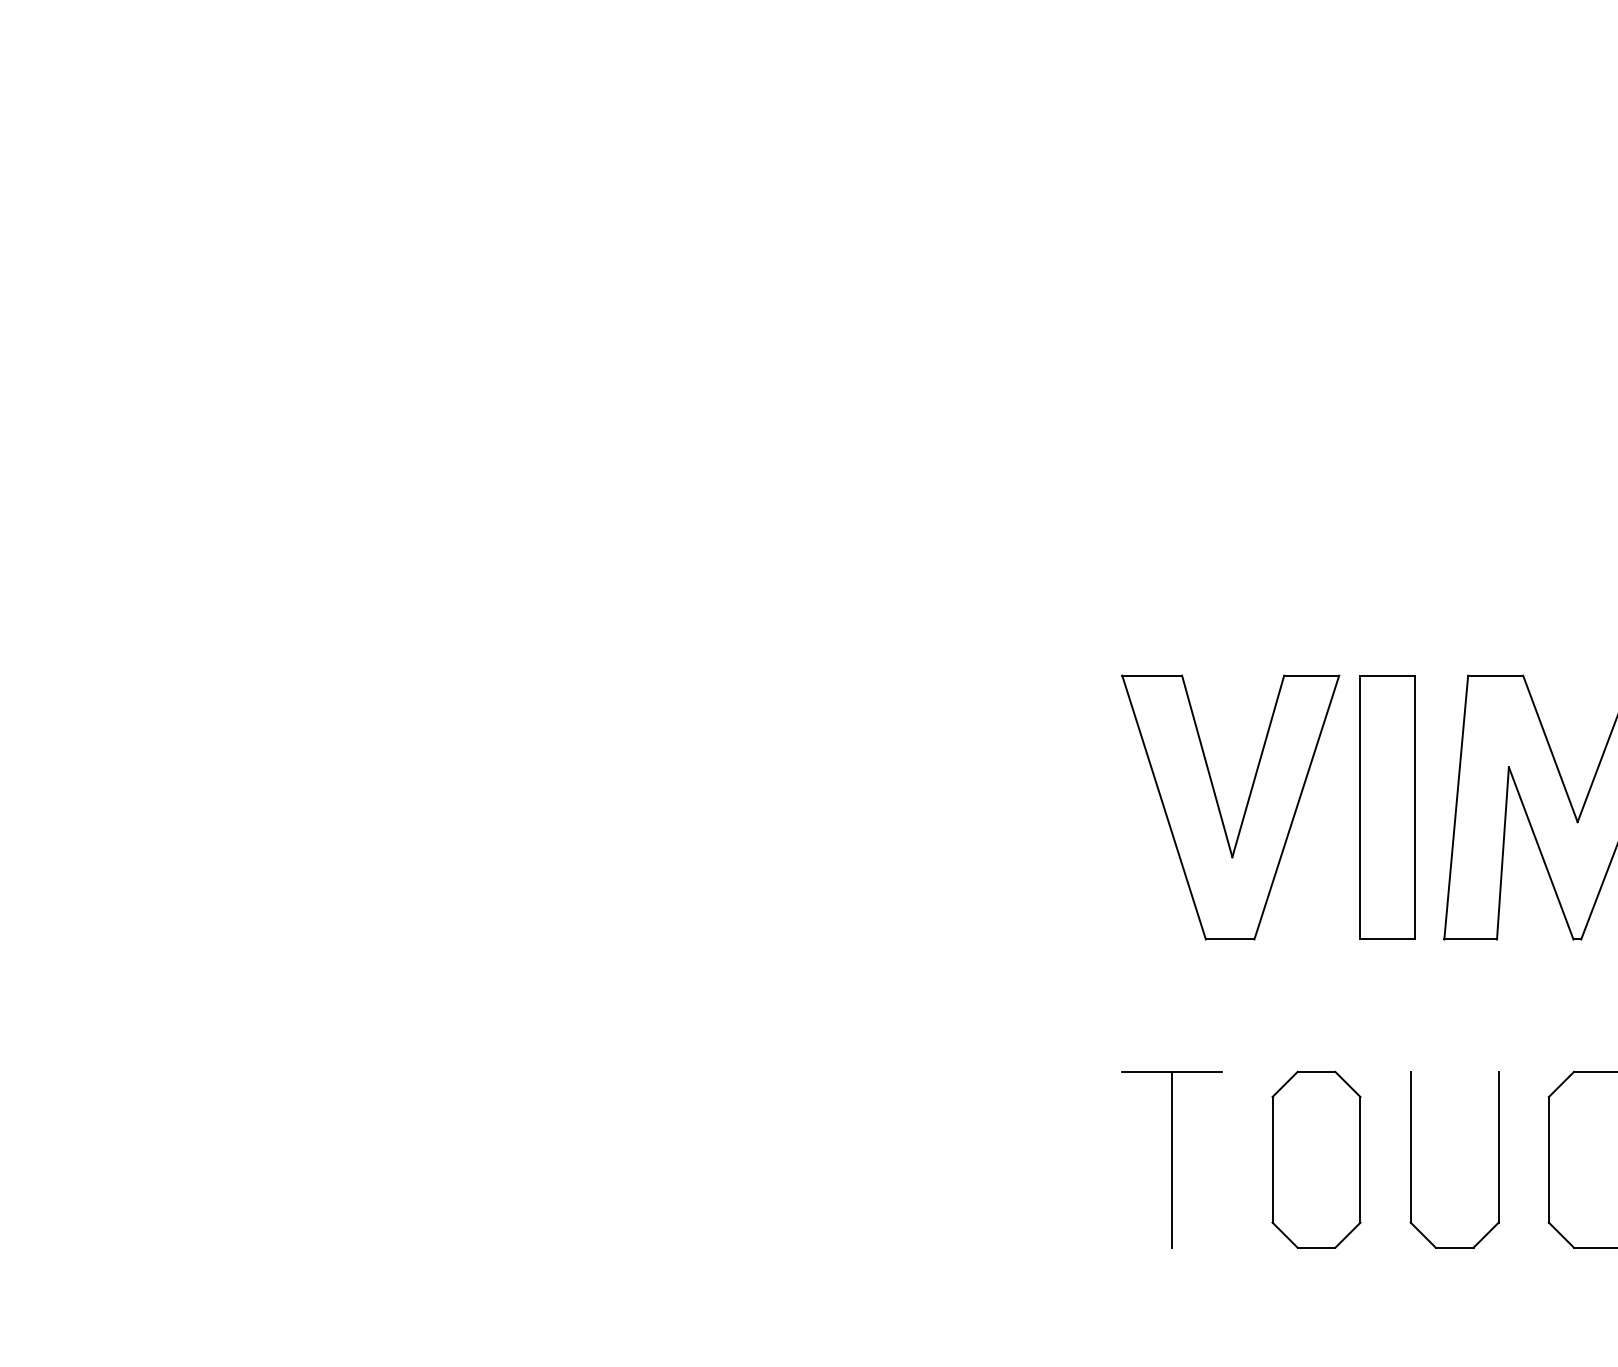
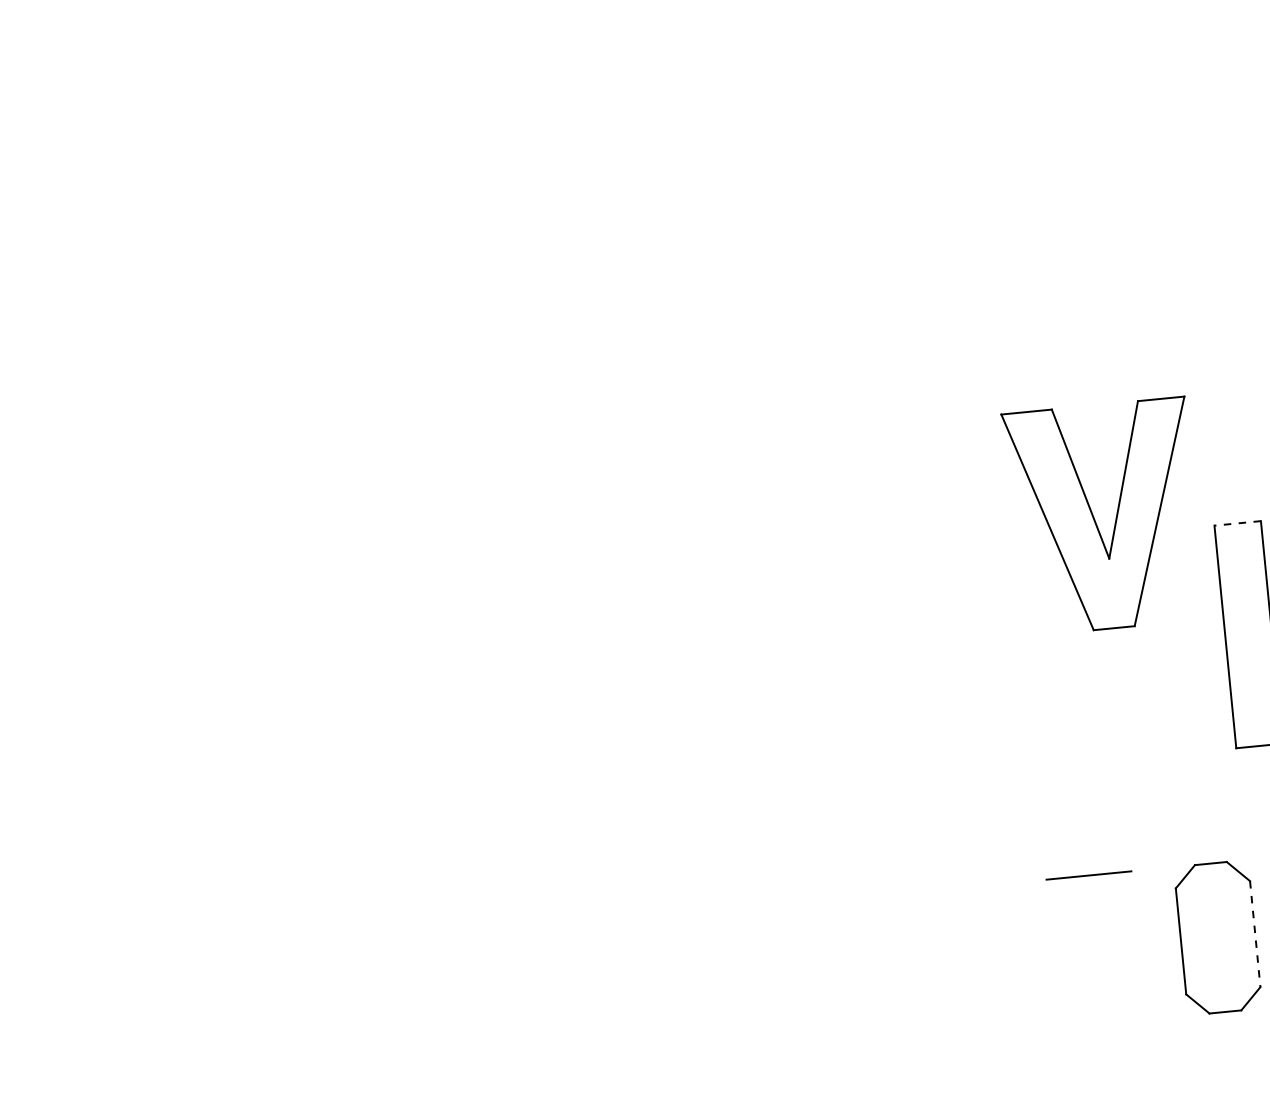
line: (1387, 675) -> (1237, 523), solid -> dashed
part: (1220, 809) -> (1095, 519), moved
line: (1172, 1159) -> (1096, 949), removed
line: (1360, 1159) -> (1255, 933), solid -> dashed

